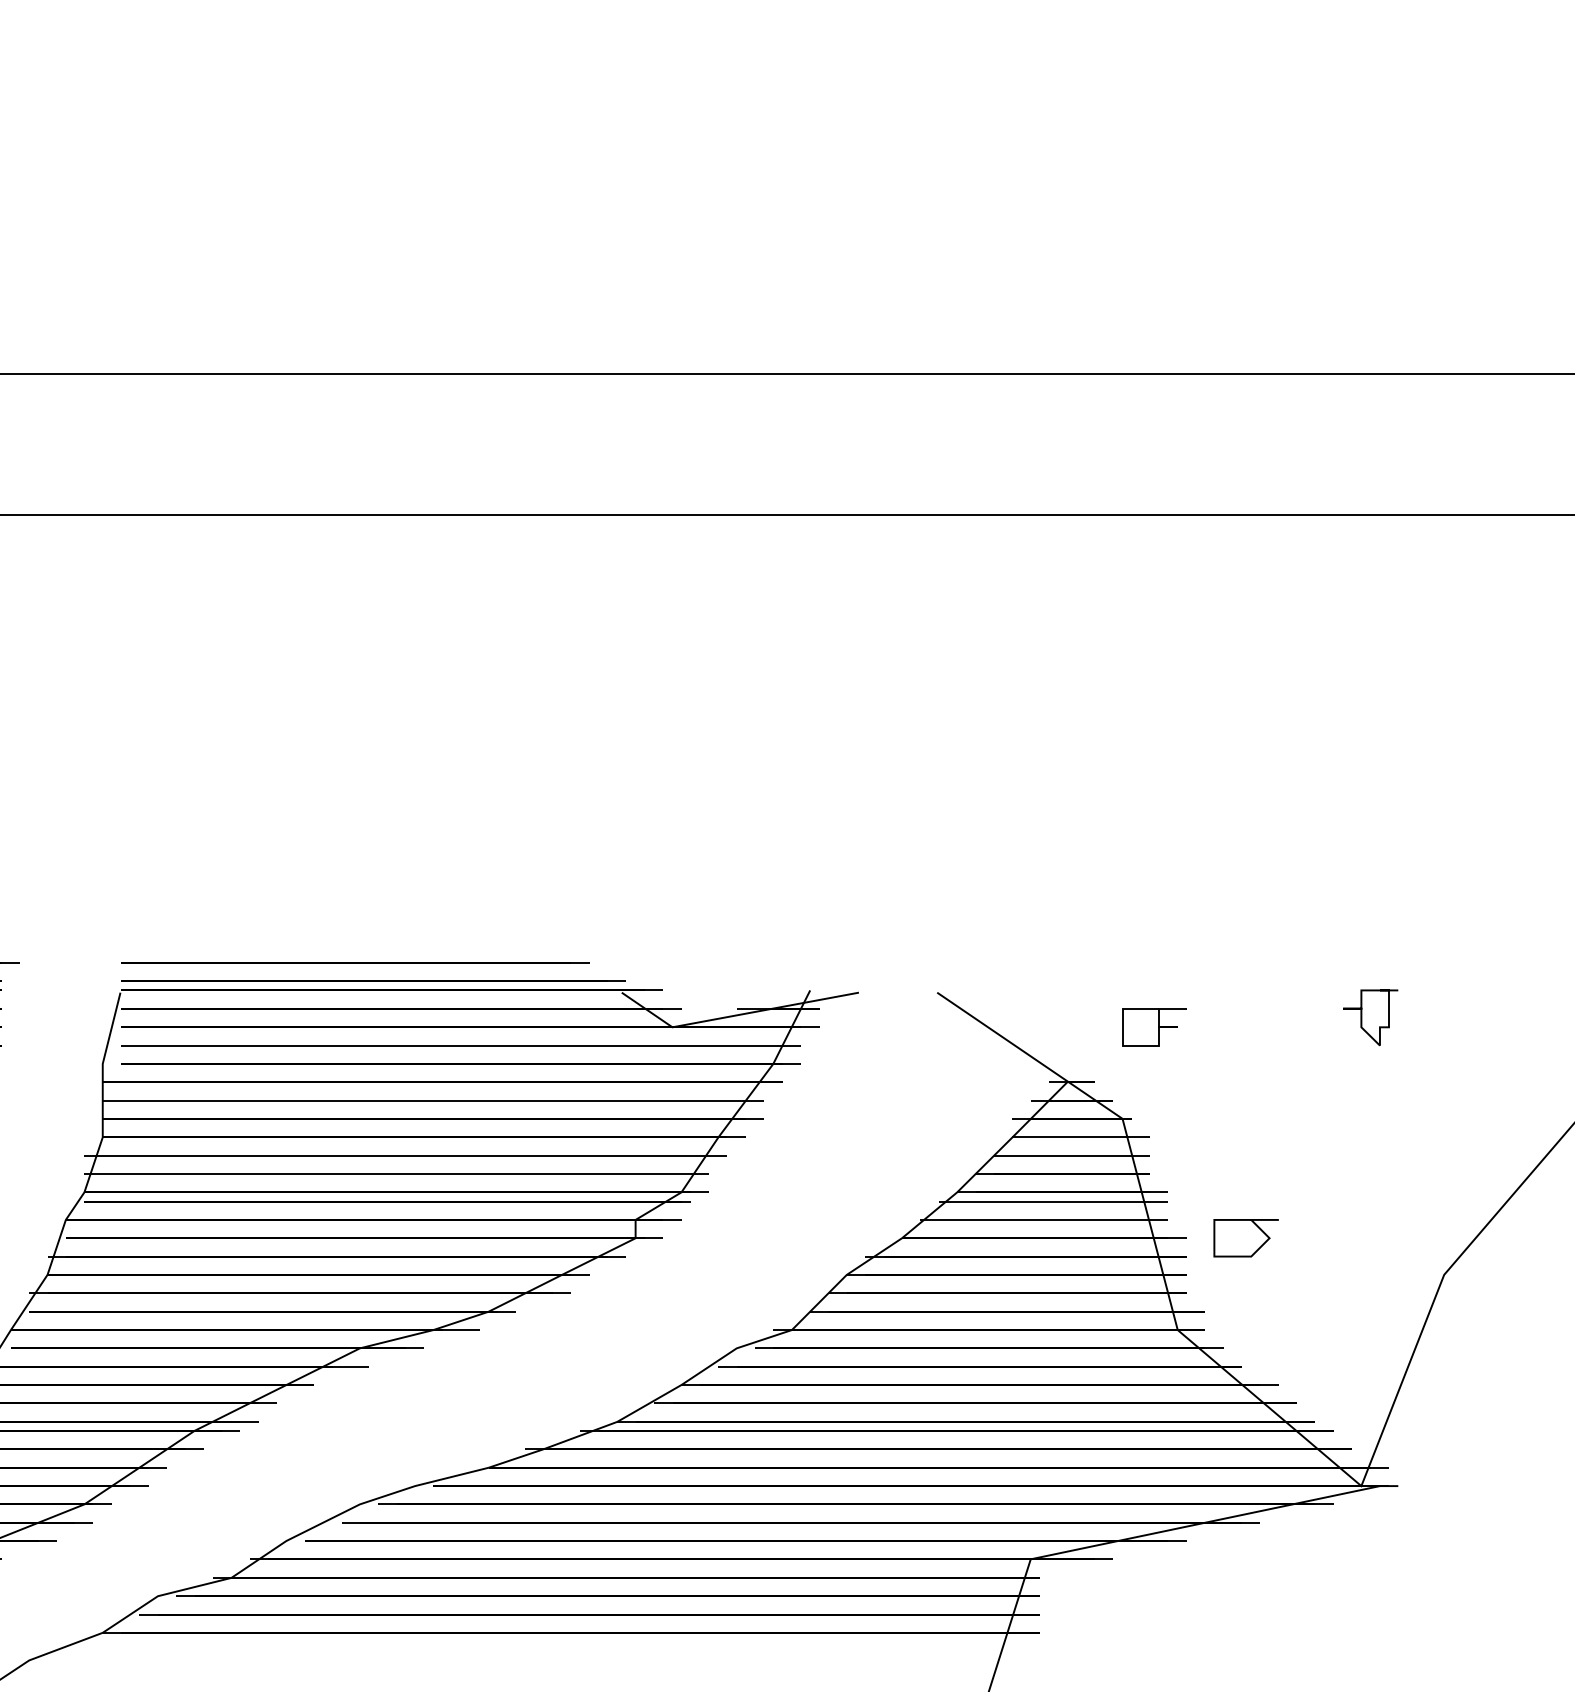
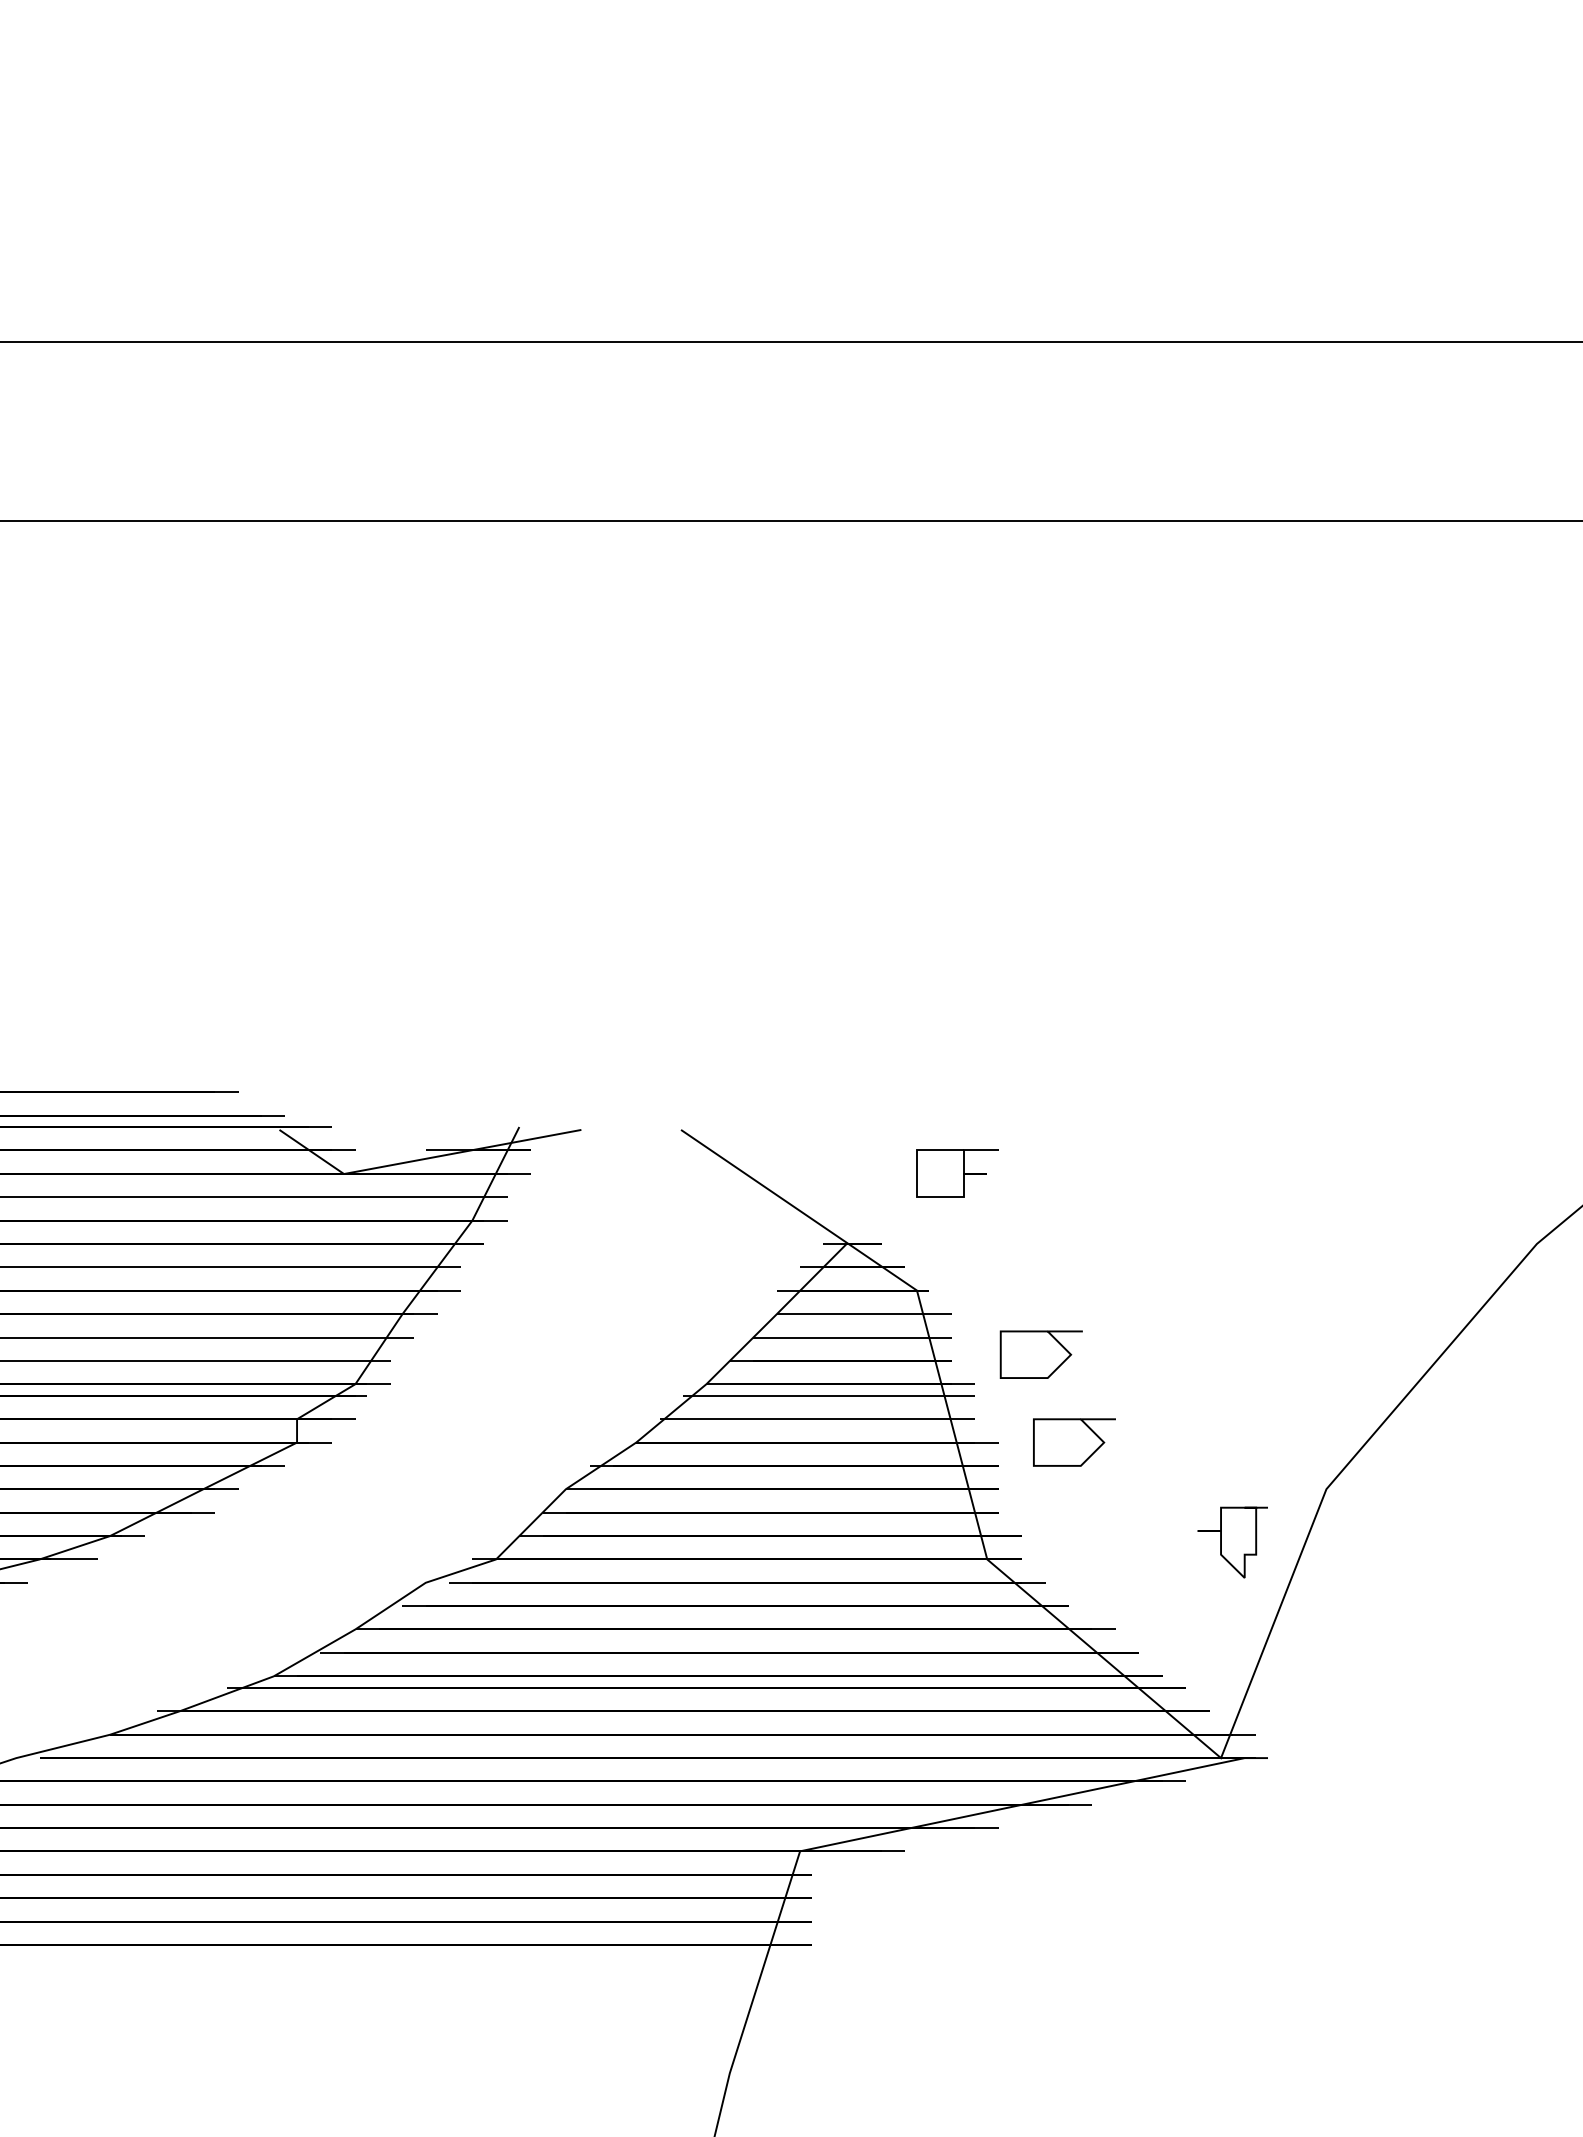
curve: (1362, 1017) -> (1222, 1542), moved
curve: (1230, 1180) -> (1054, 1369), added

